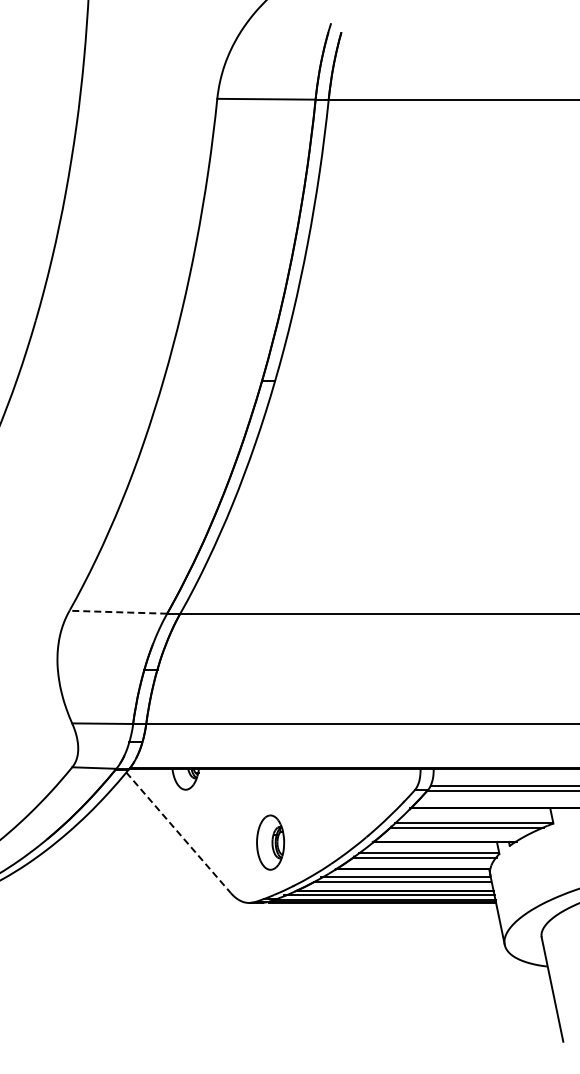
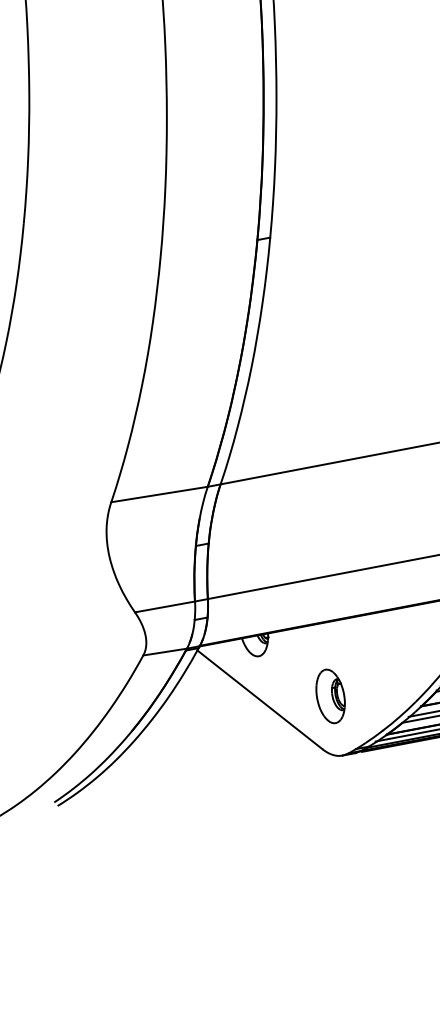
line: (118, 612) -> (159, 494), dashed -> solid
line: (178, 832) -> (259, 699), dashed -> solid
part: (270, 842) -> (330, 696), moved

